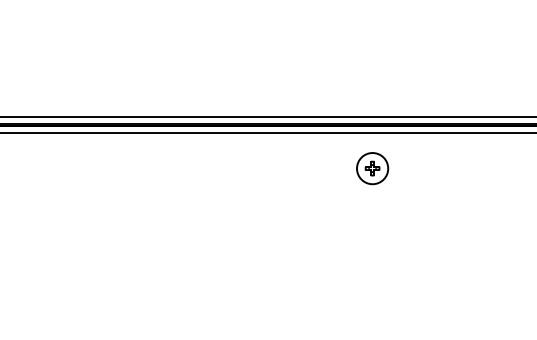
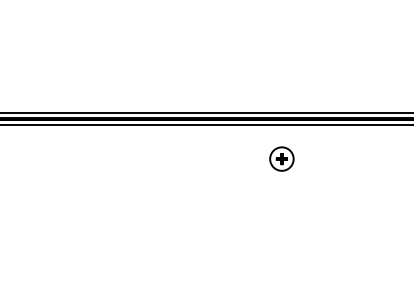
part: (372, 167) -> (281, 158), moved

